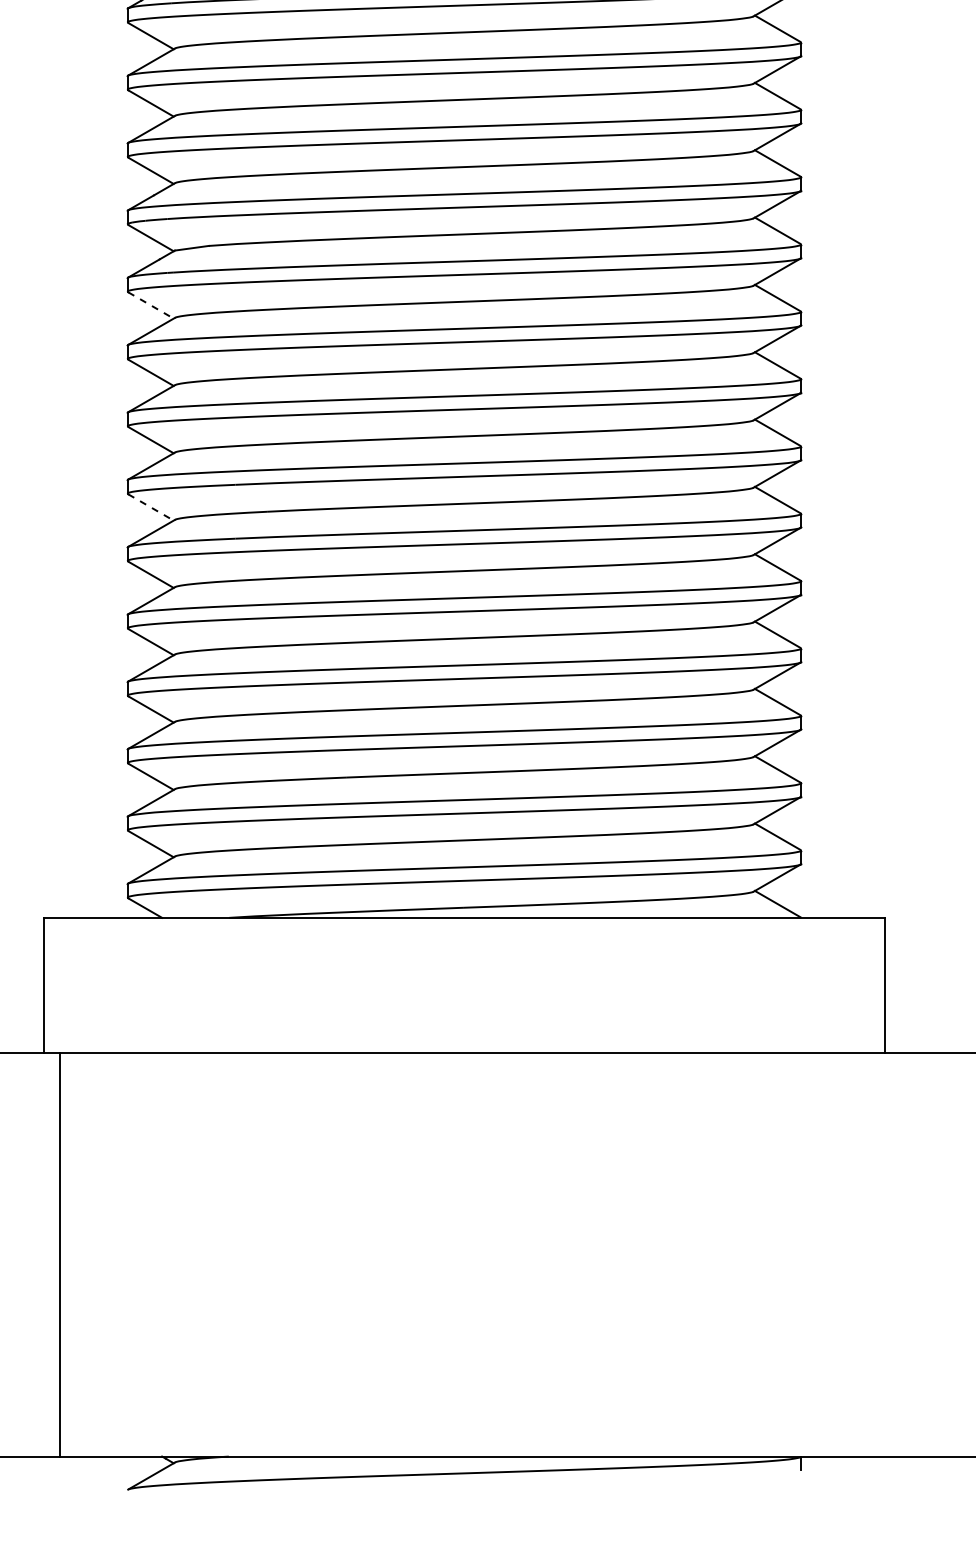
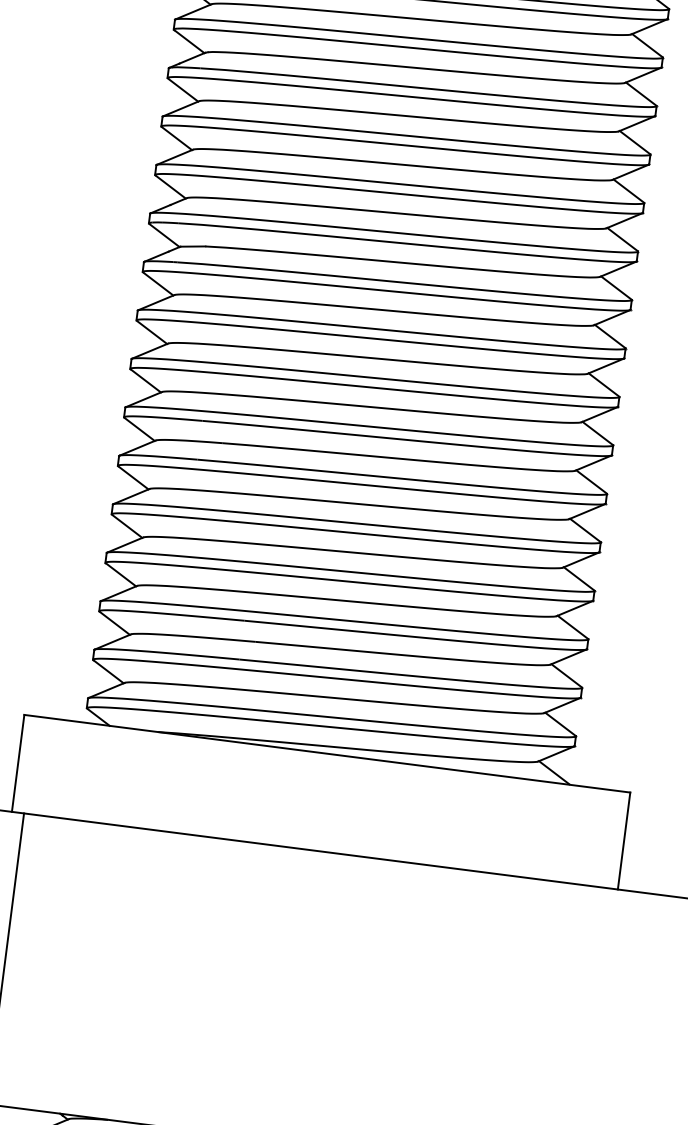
line: (151, 305) -> (158, 284), dashed -> solid
line: (151, 507) -> (139, 429), dashed -> solid

